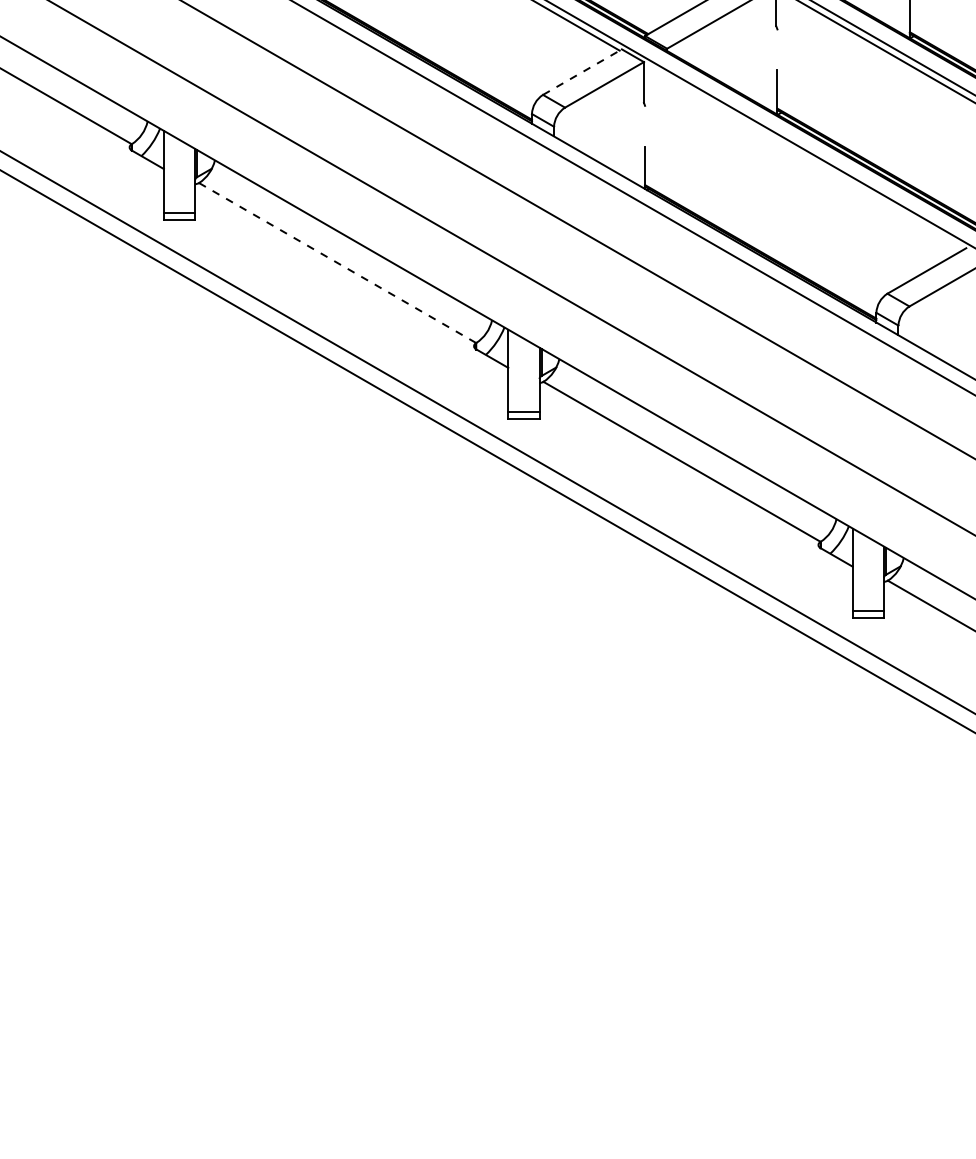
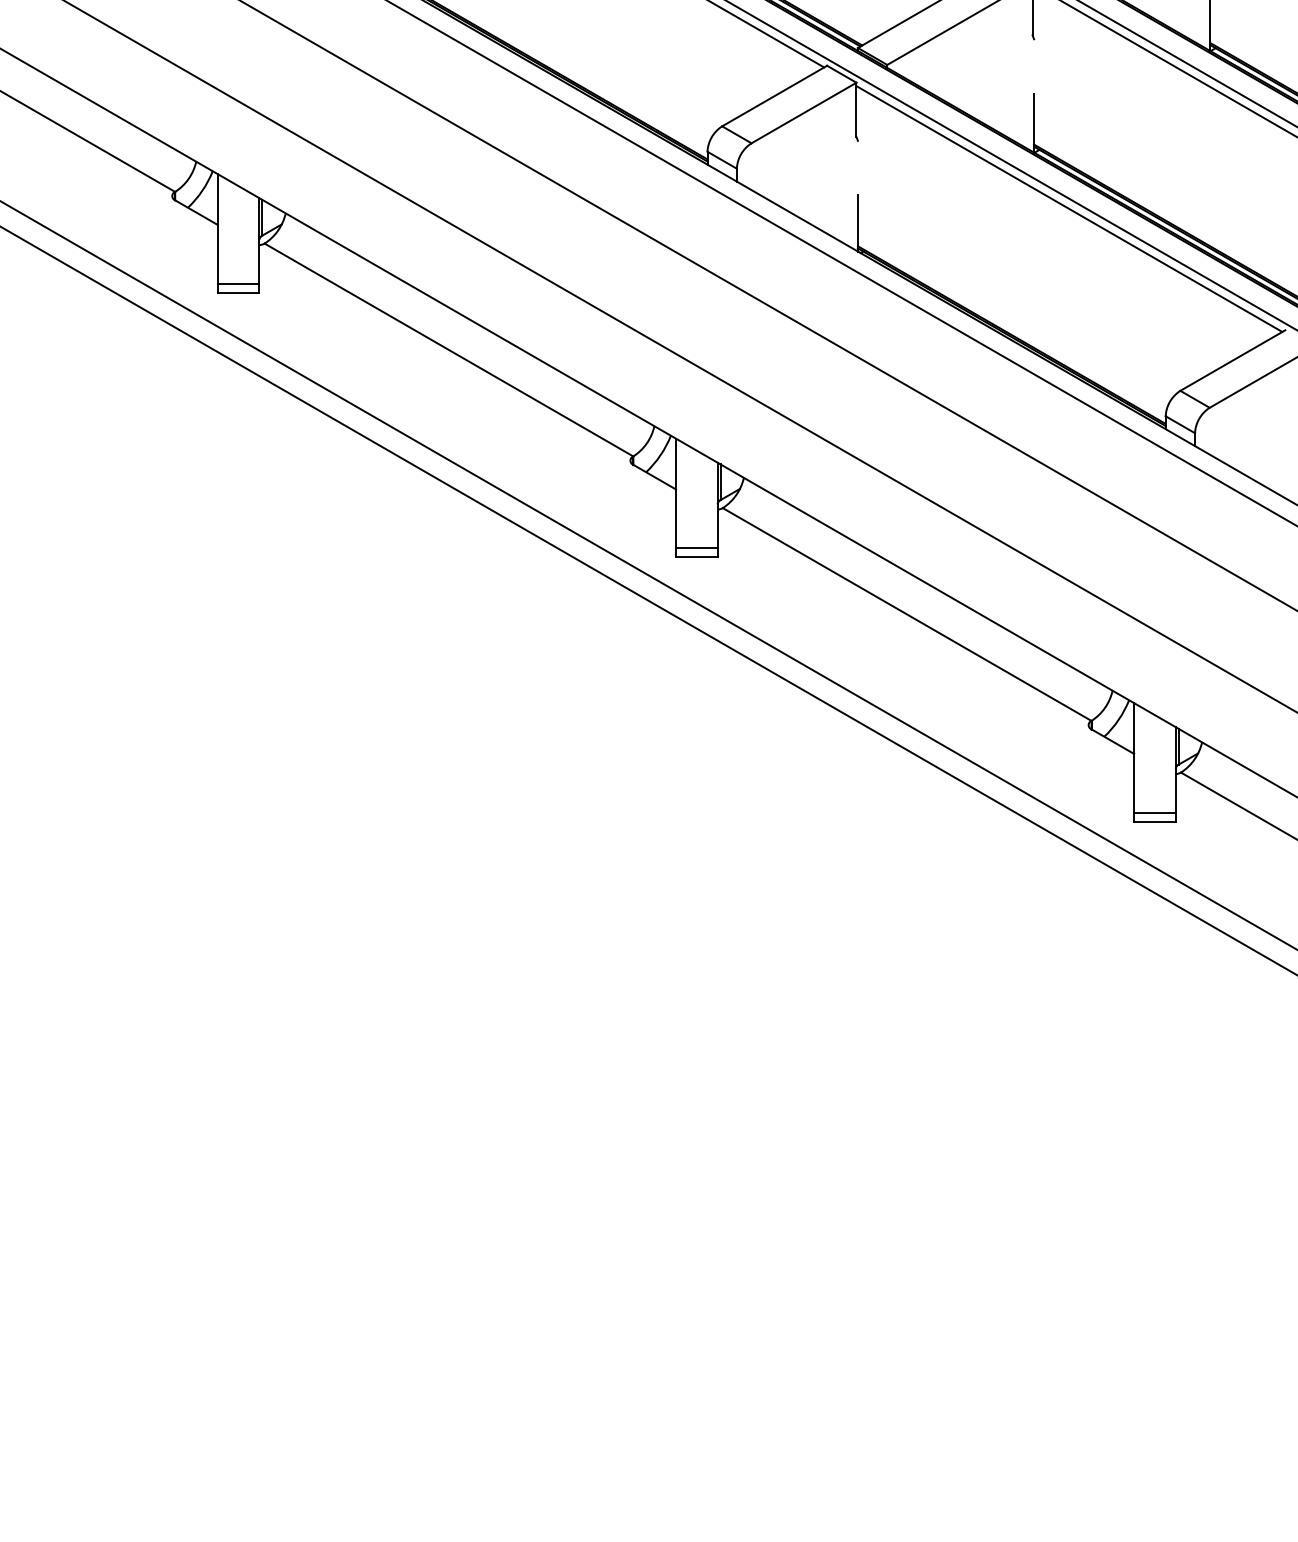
line: (582, 72) -> (774, 96), dashed -> solid
line: (803, 156) -> (1068, 208), added
line: (337, 263) -> (448, 350), dashed -> solid

